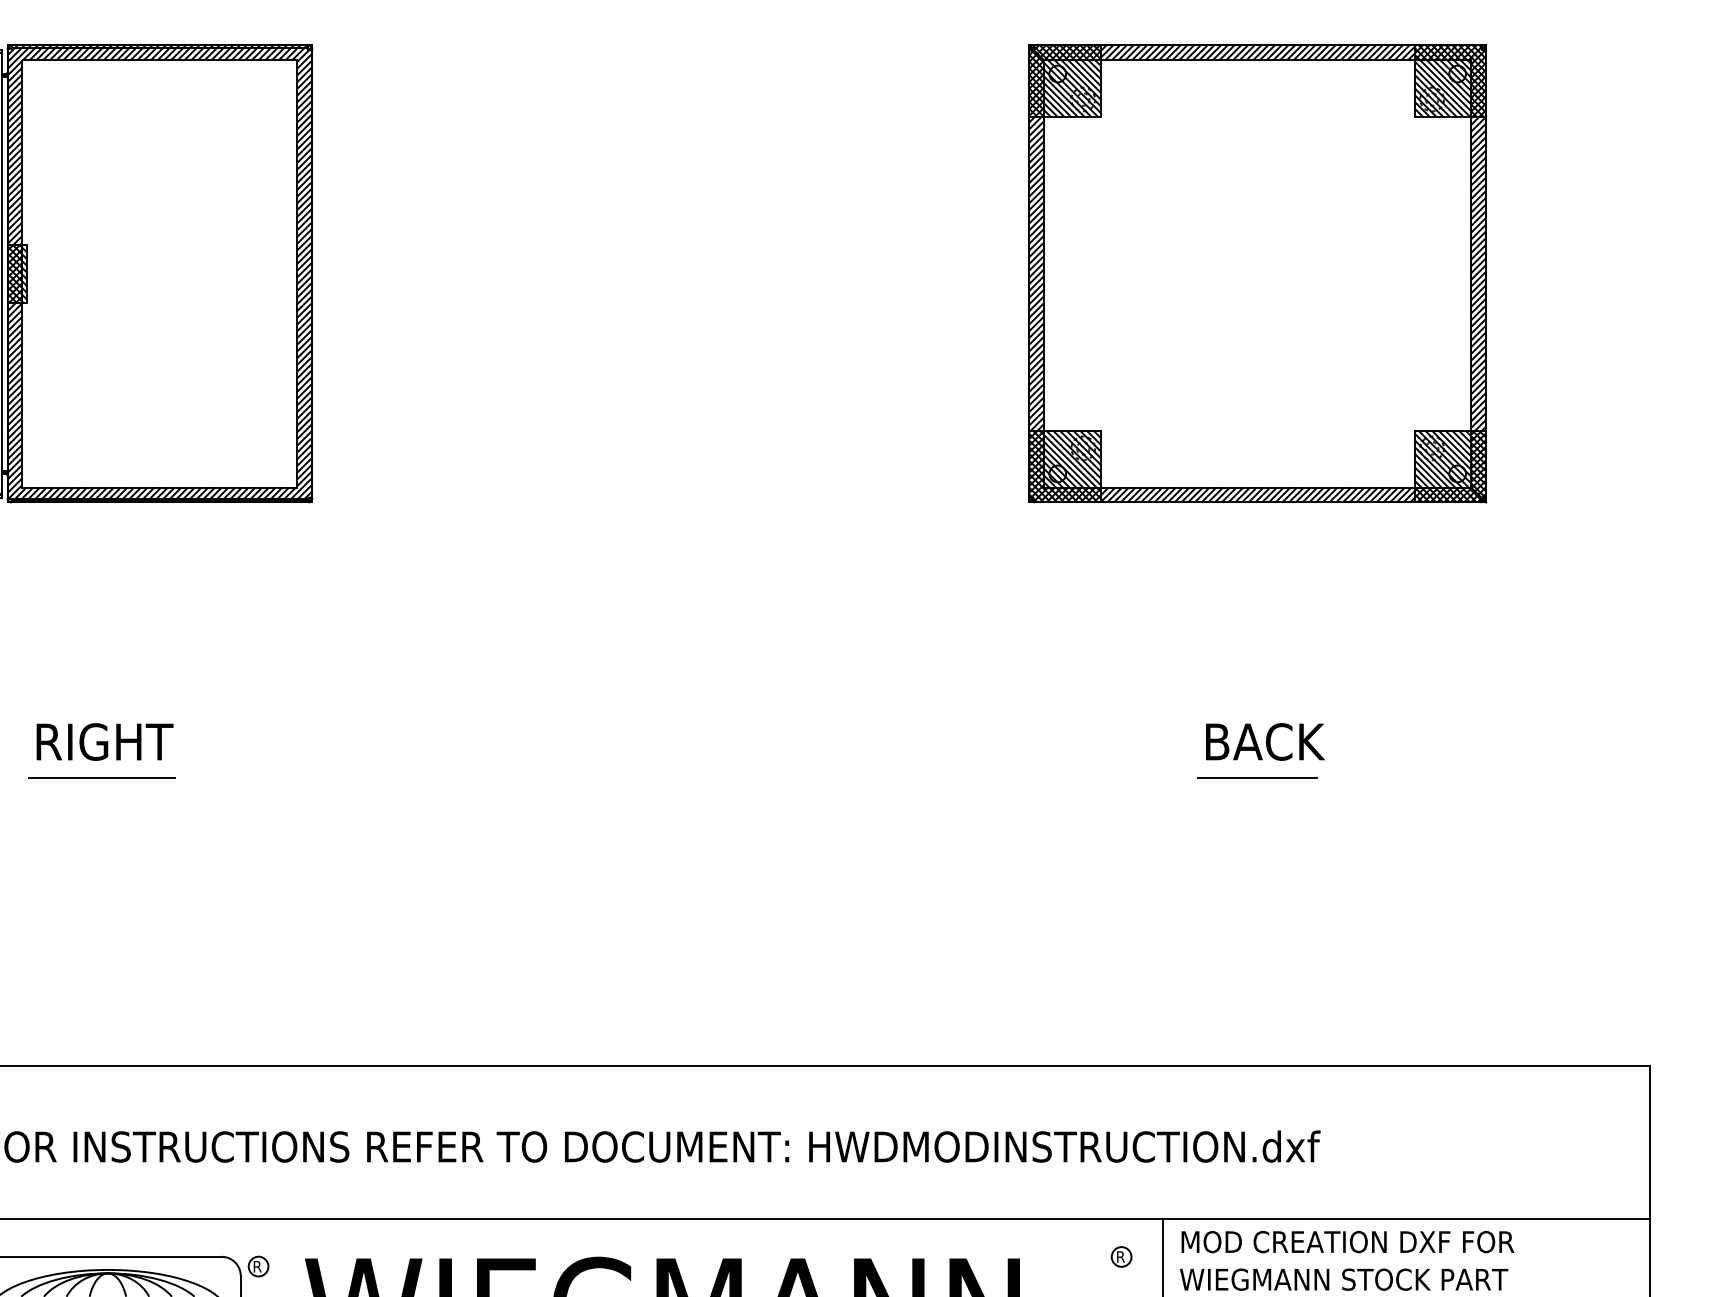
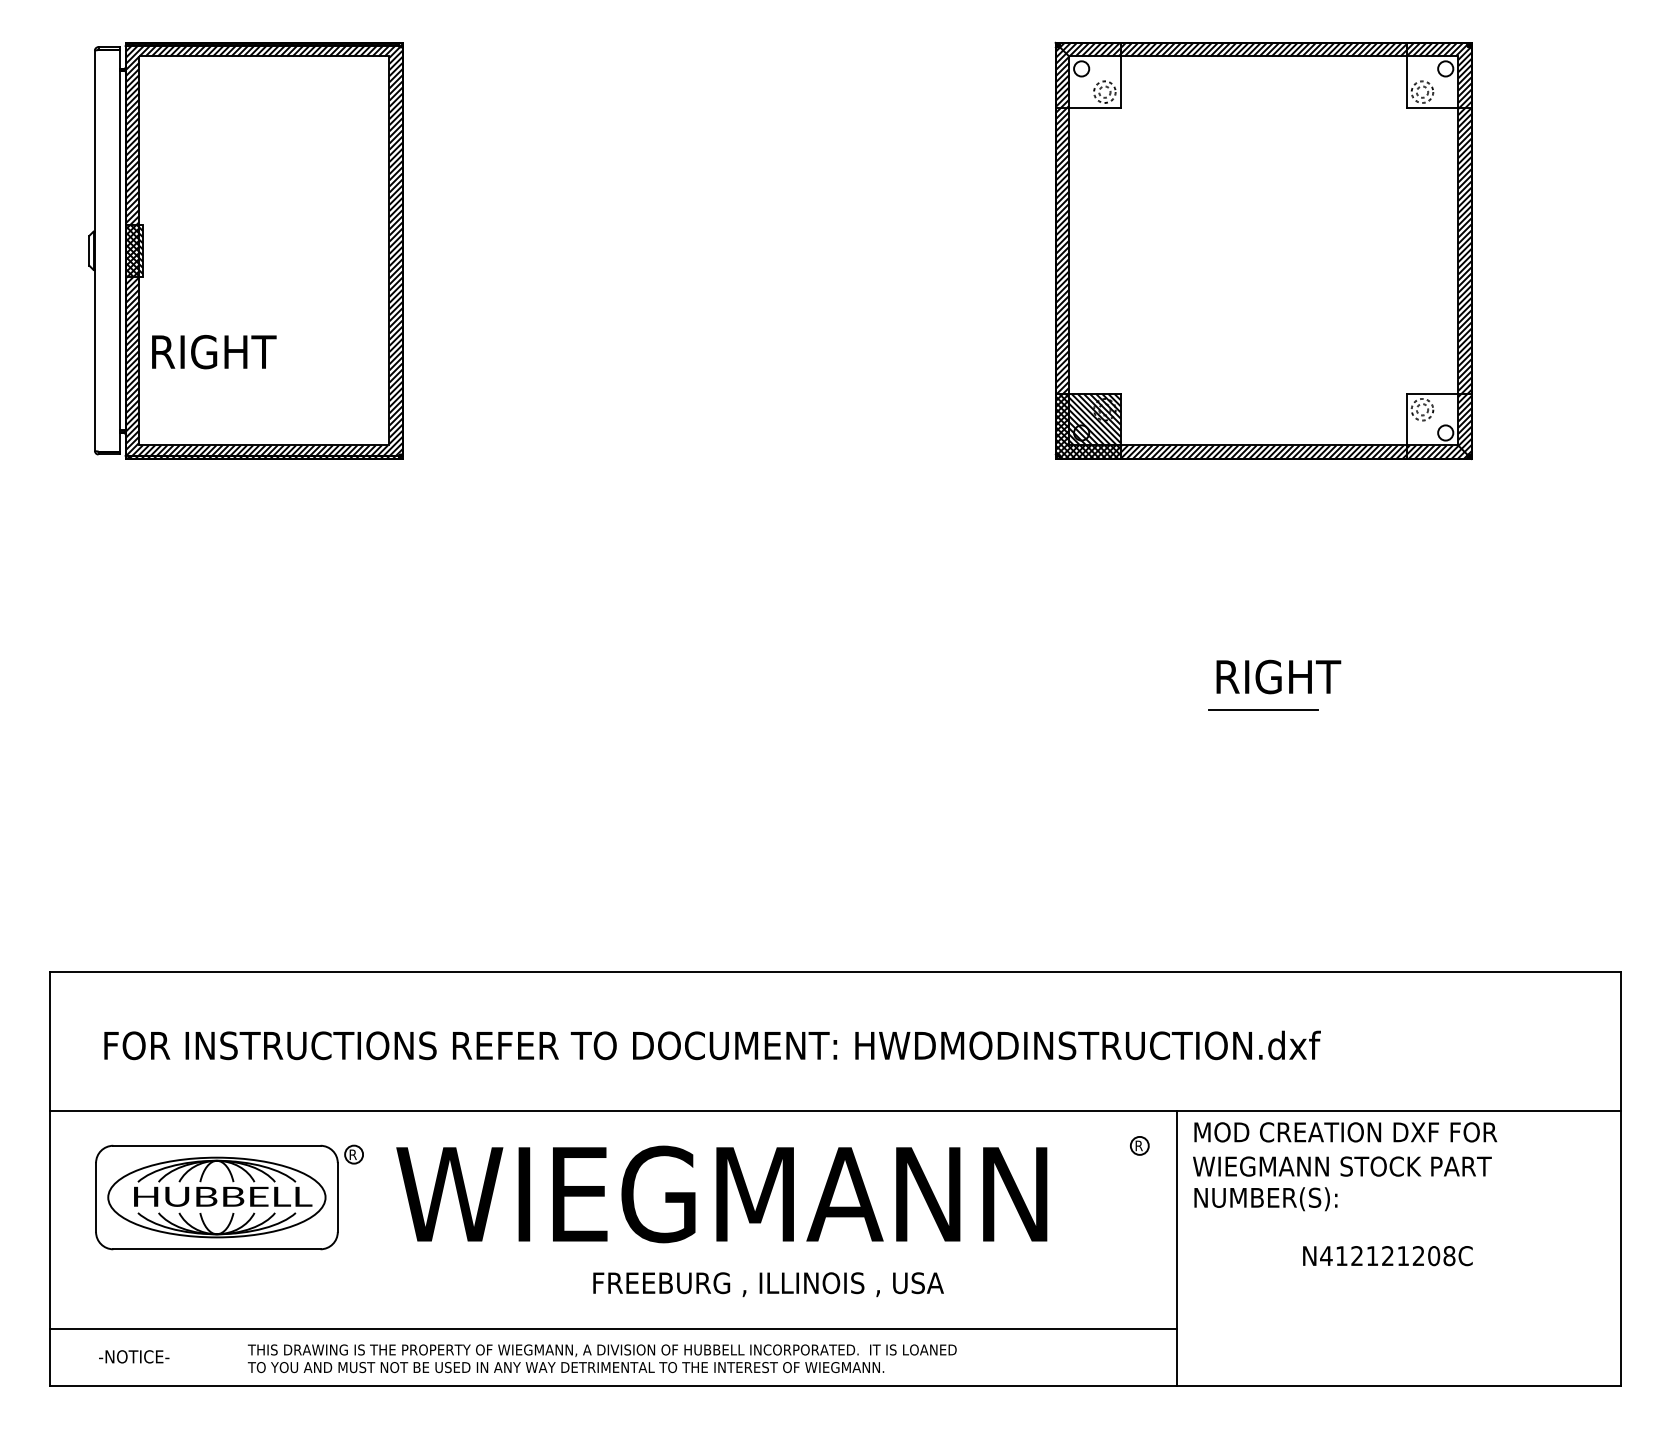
hatch: (1064, 80) -> (1087, 74), removed
hatch: (1449, 80) -> (1438, 74), removed
hatch: (1449, 466) -> (1438, 426), removed
text: (1276, 741) -> (1280, 676), BACK -> RIGHT
text: (105, 742) -> (214, 352), moved
line: (101, 778) -> (211, 710), removed

